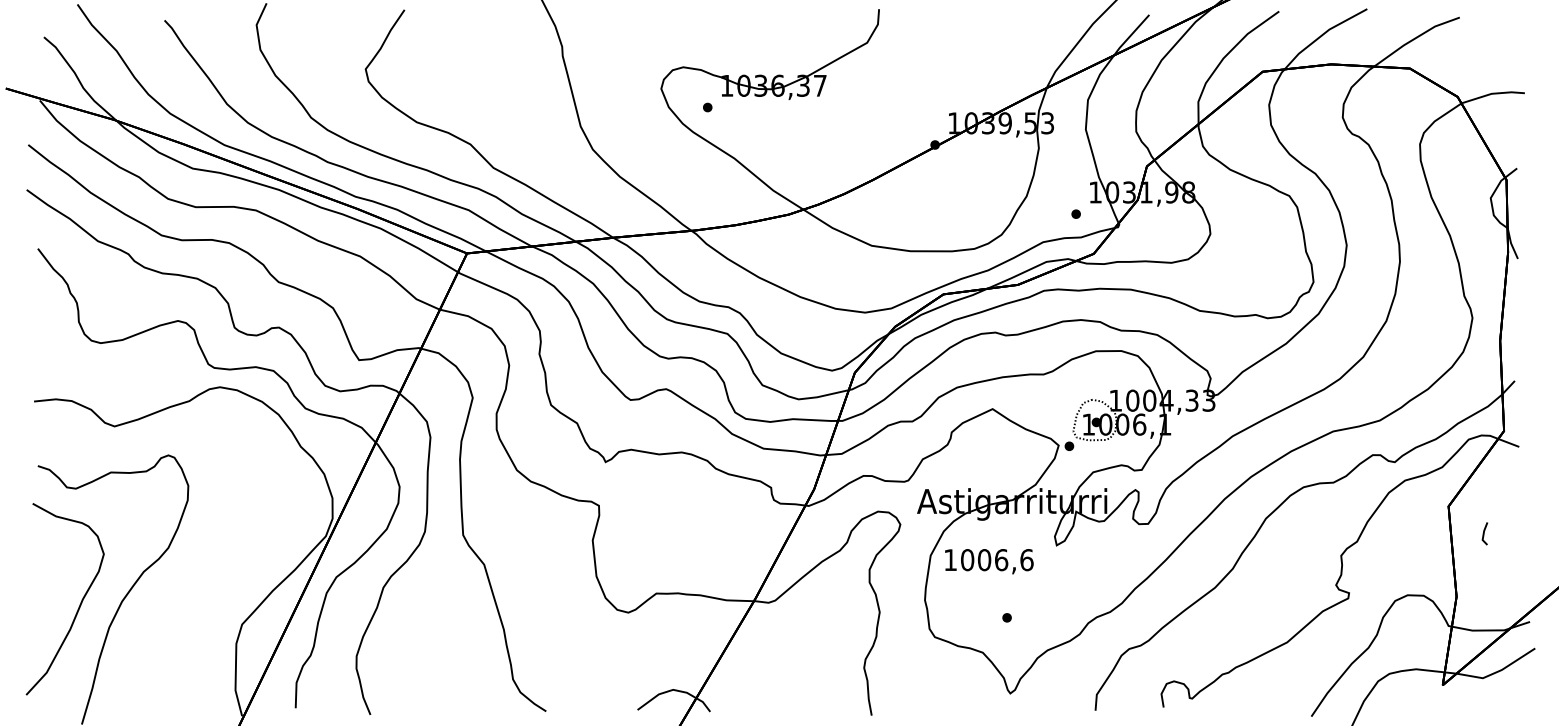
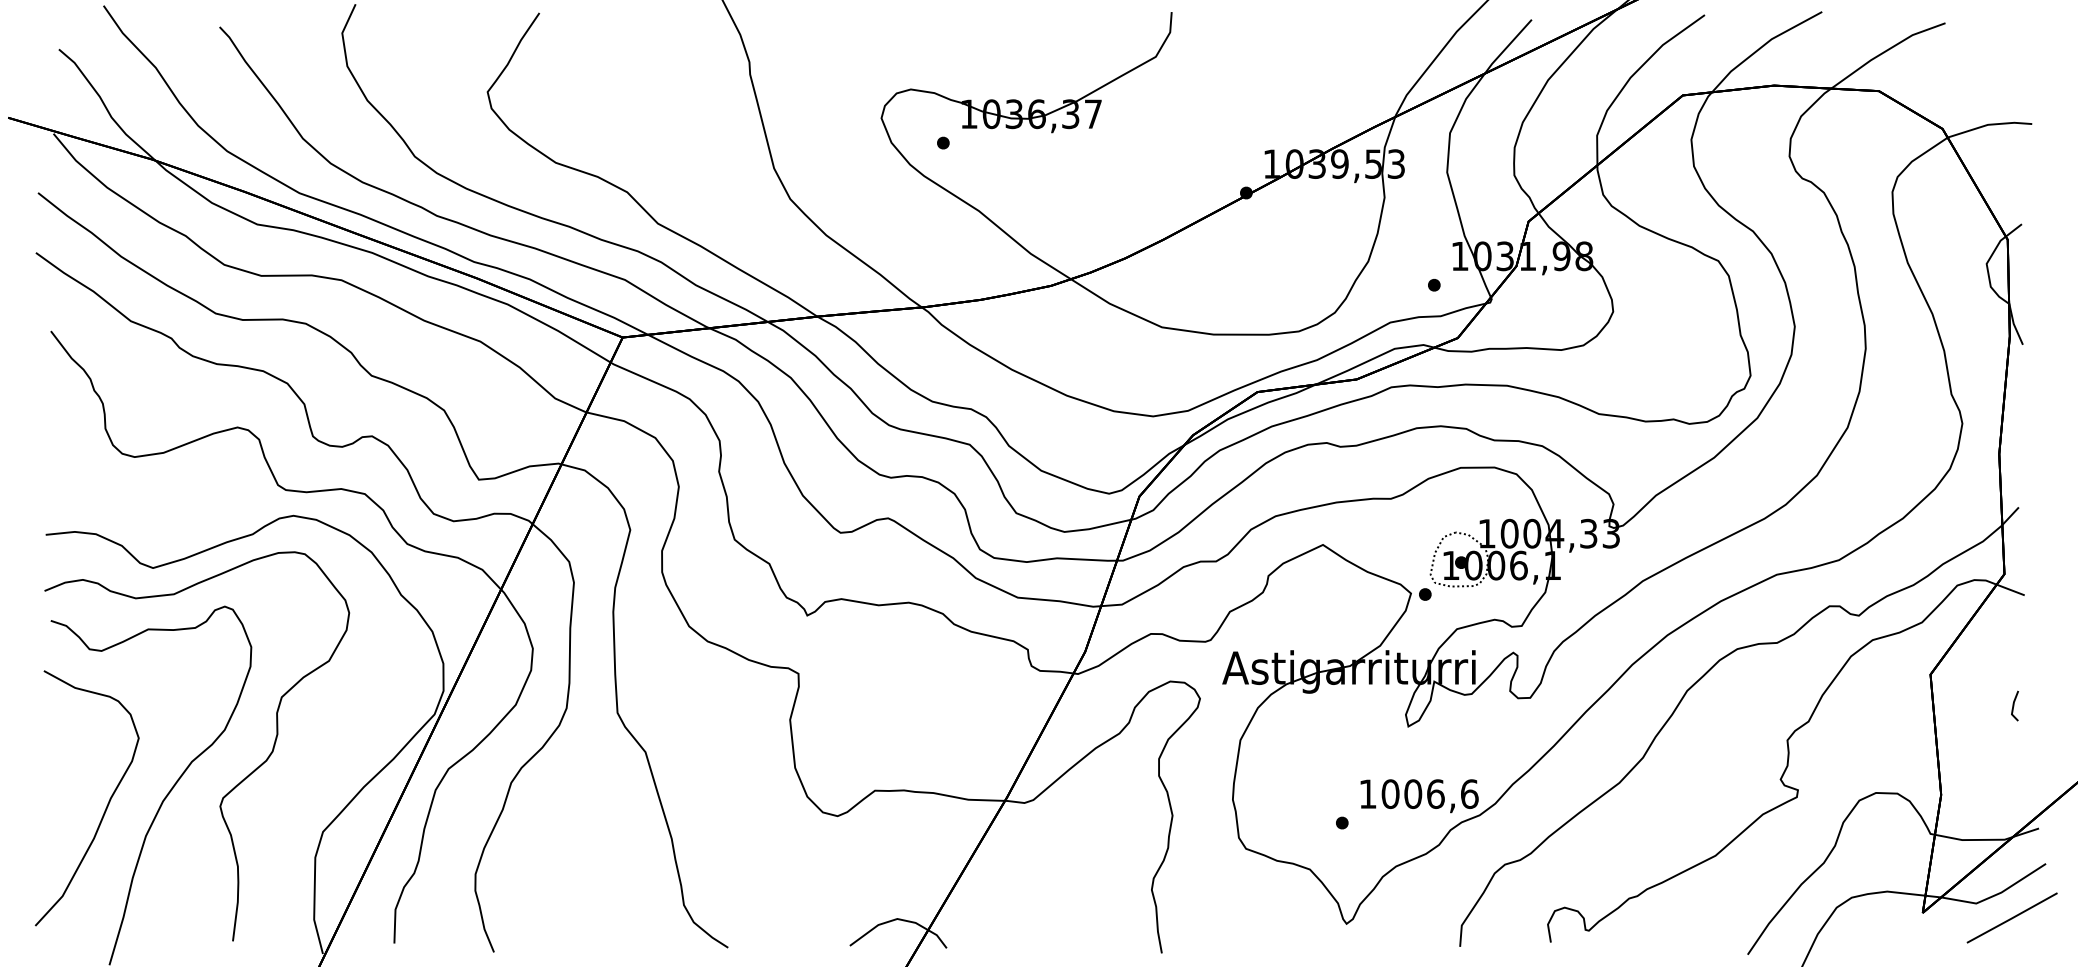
line: (1484, 533) -> (2014, 705), moved
text: (989, 561) -> (1419, 796), moved
curve: (177, 588) -> (236, 784), added
line: (1509, 688) -> (2011, 917), added

